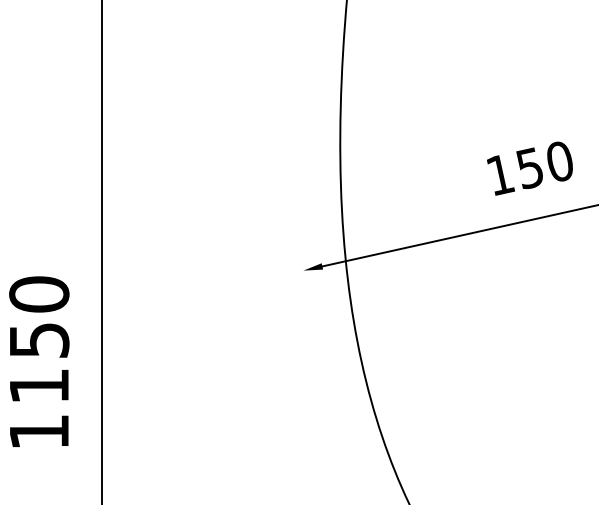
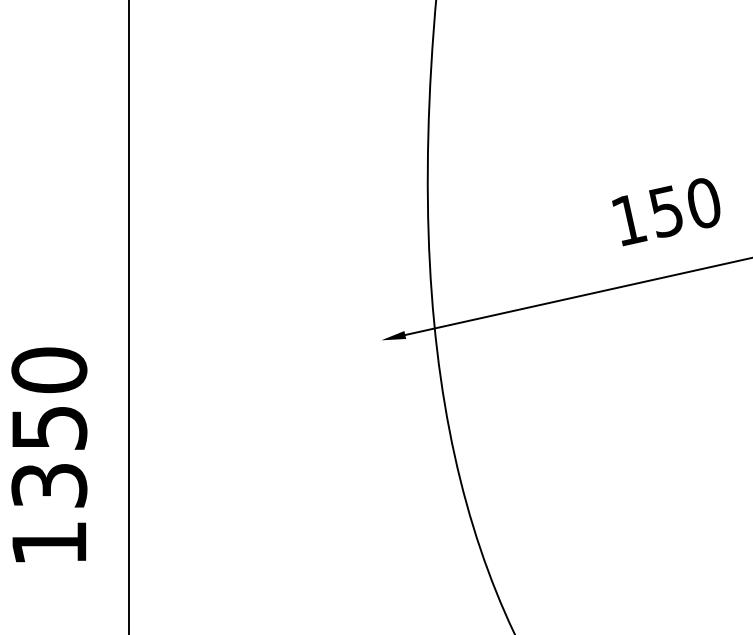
text: (39, 386) -> (49, 485), 1150 -> 1350

